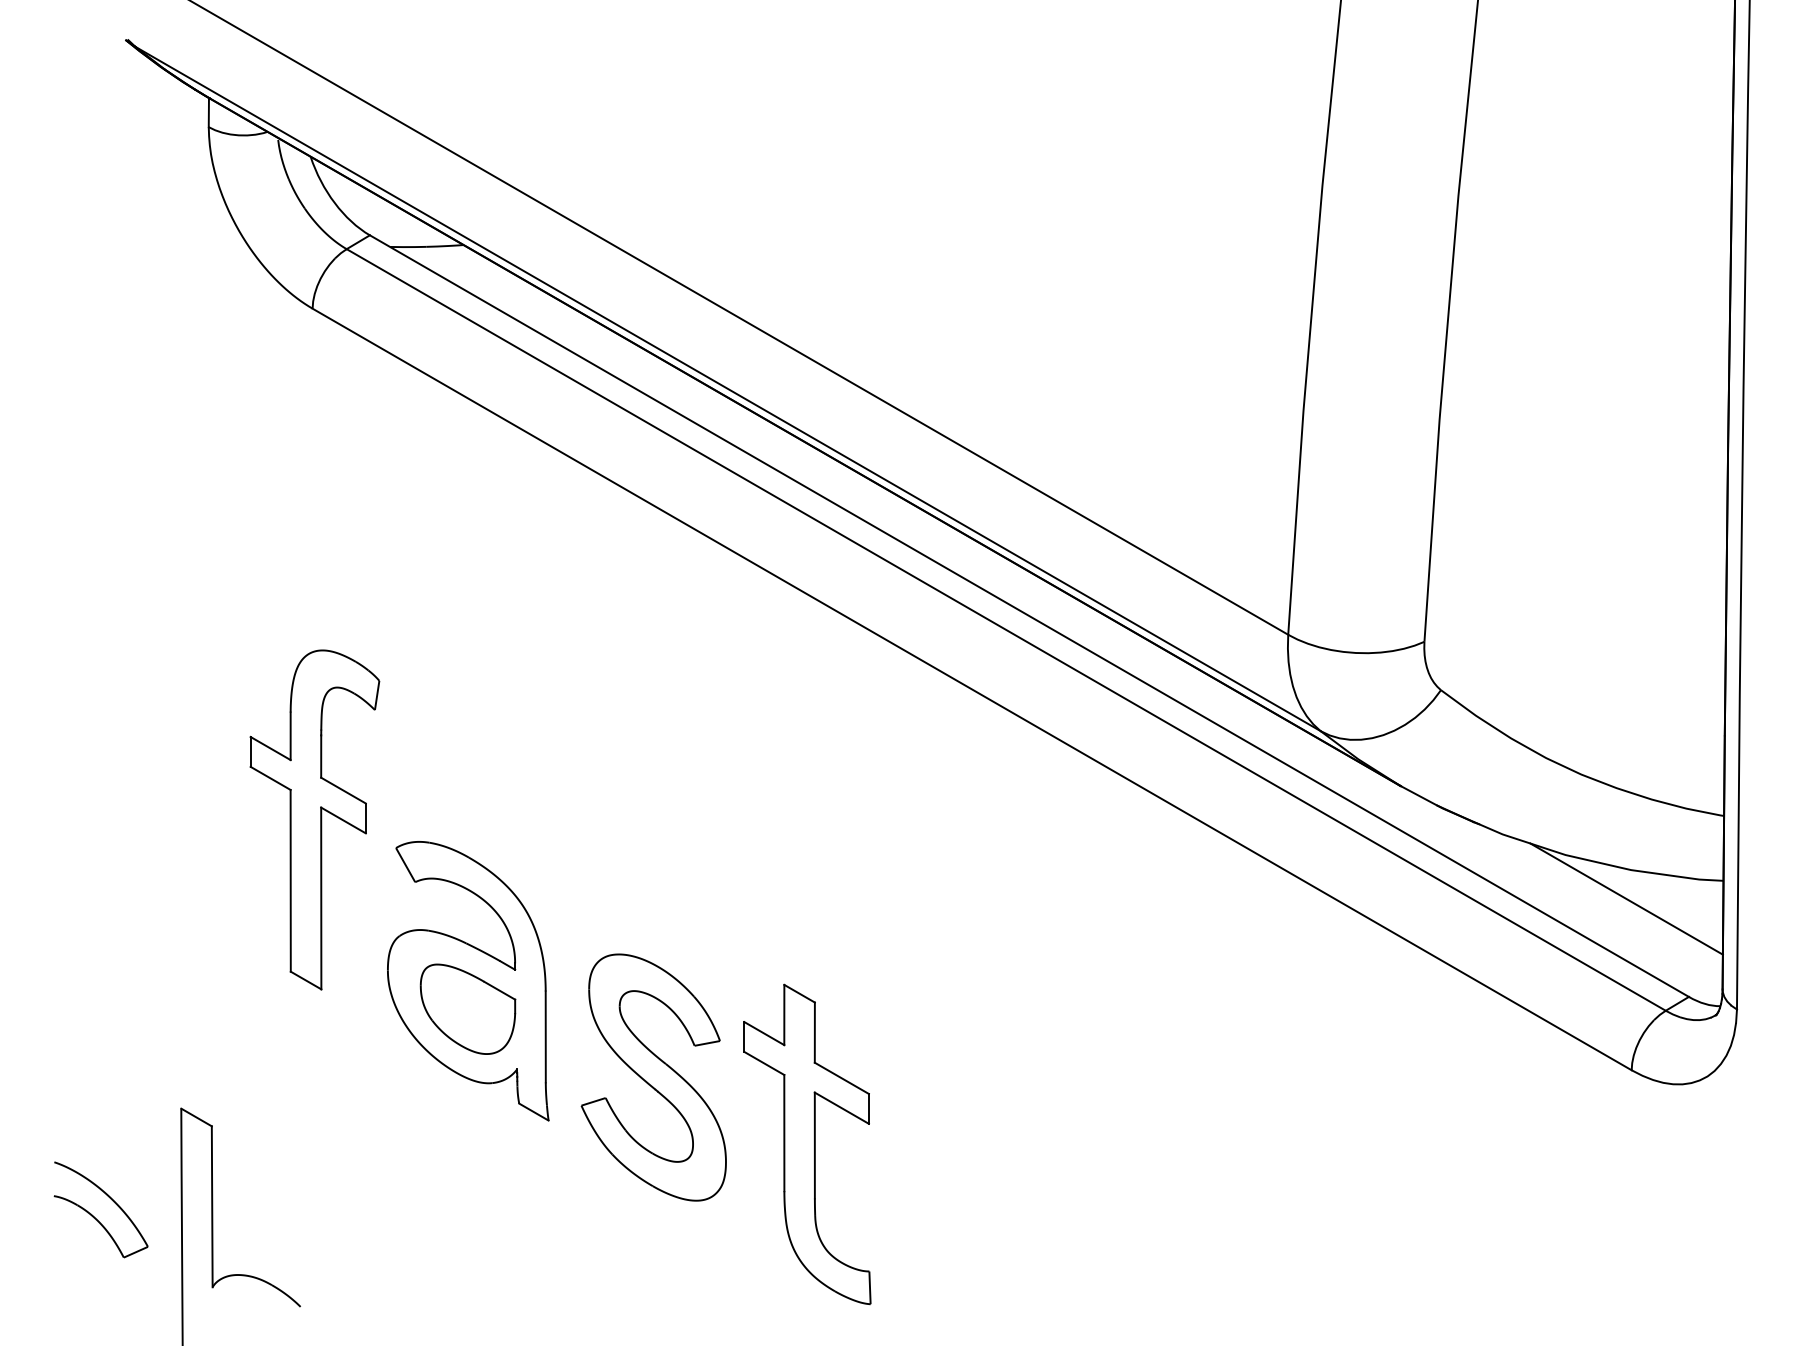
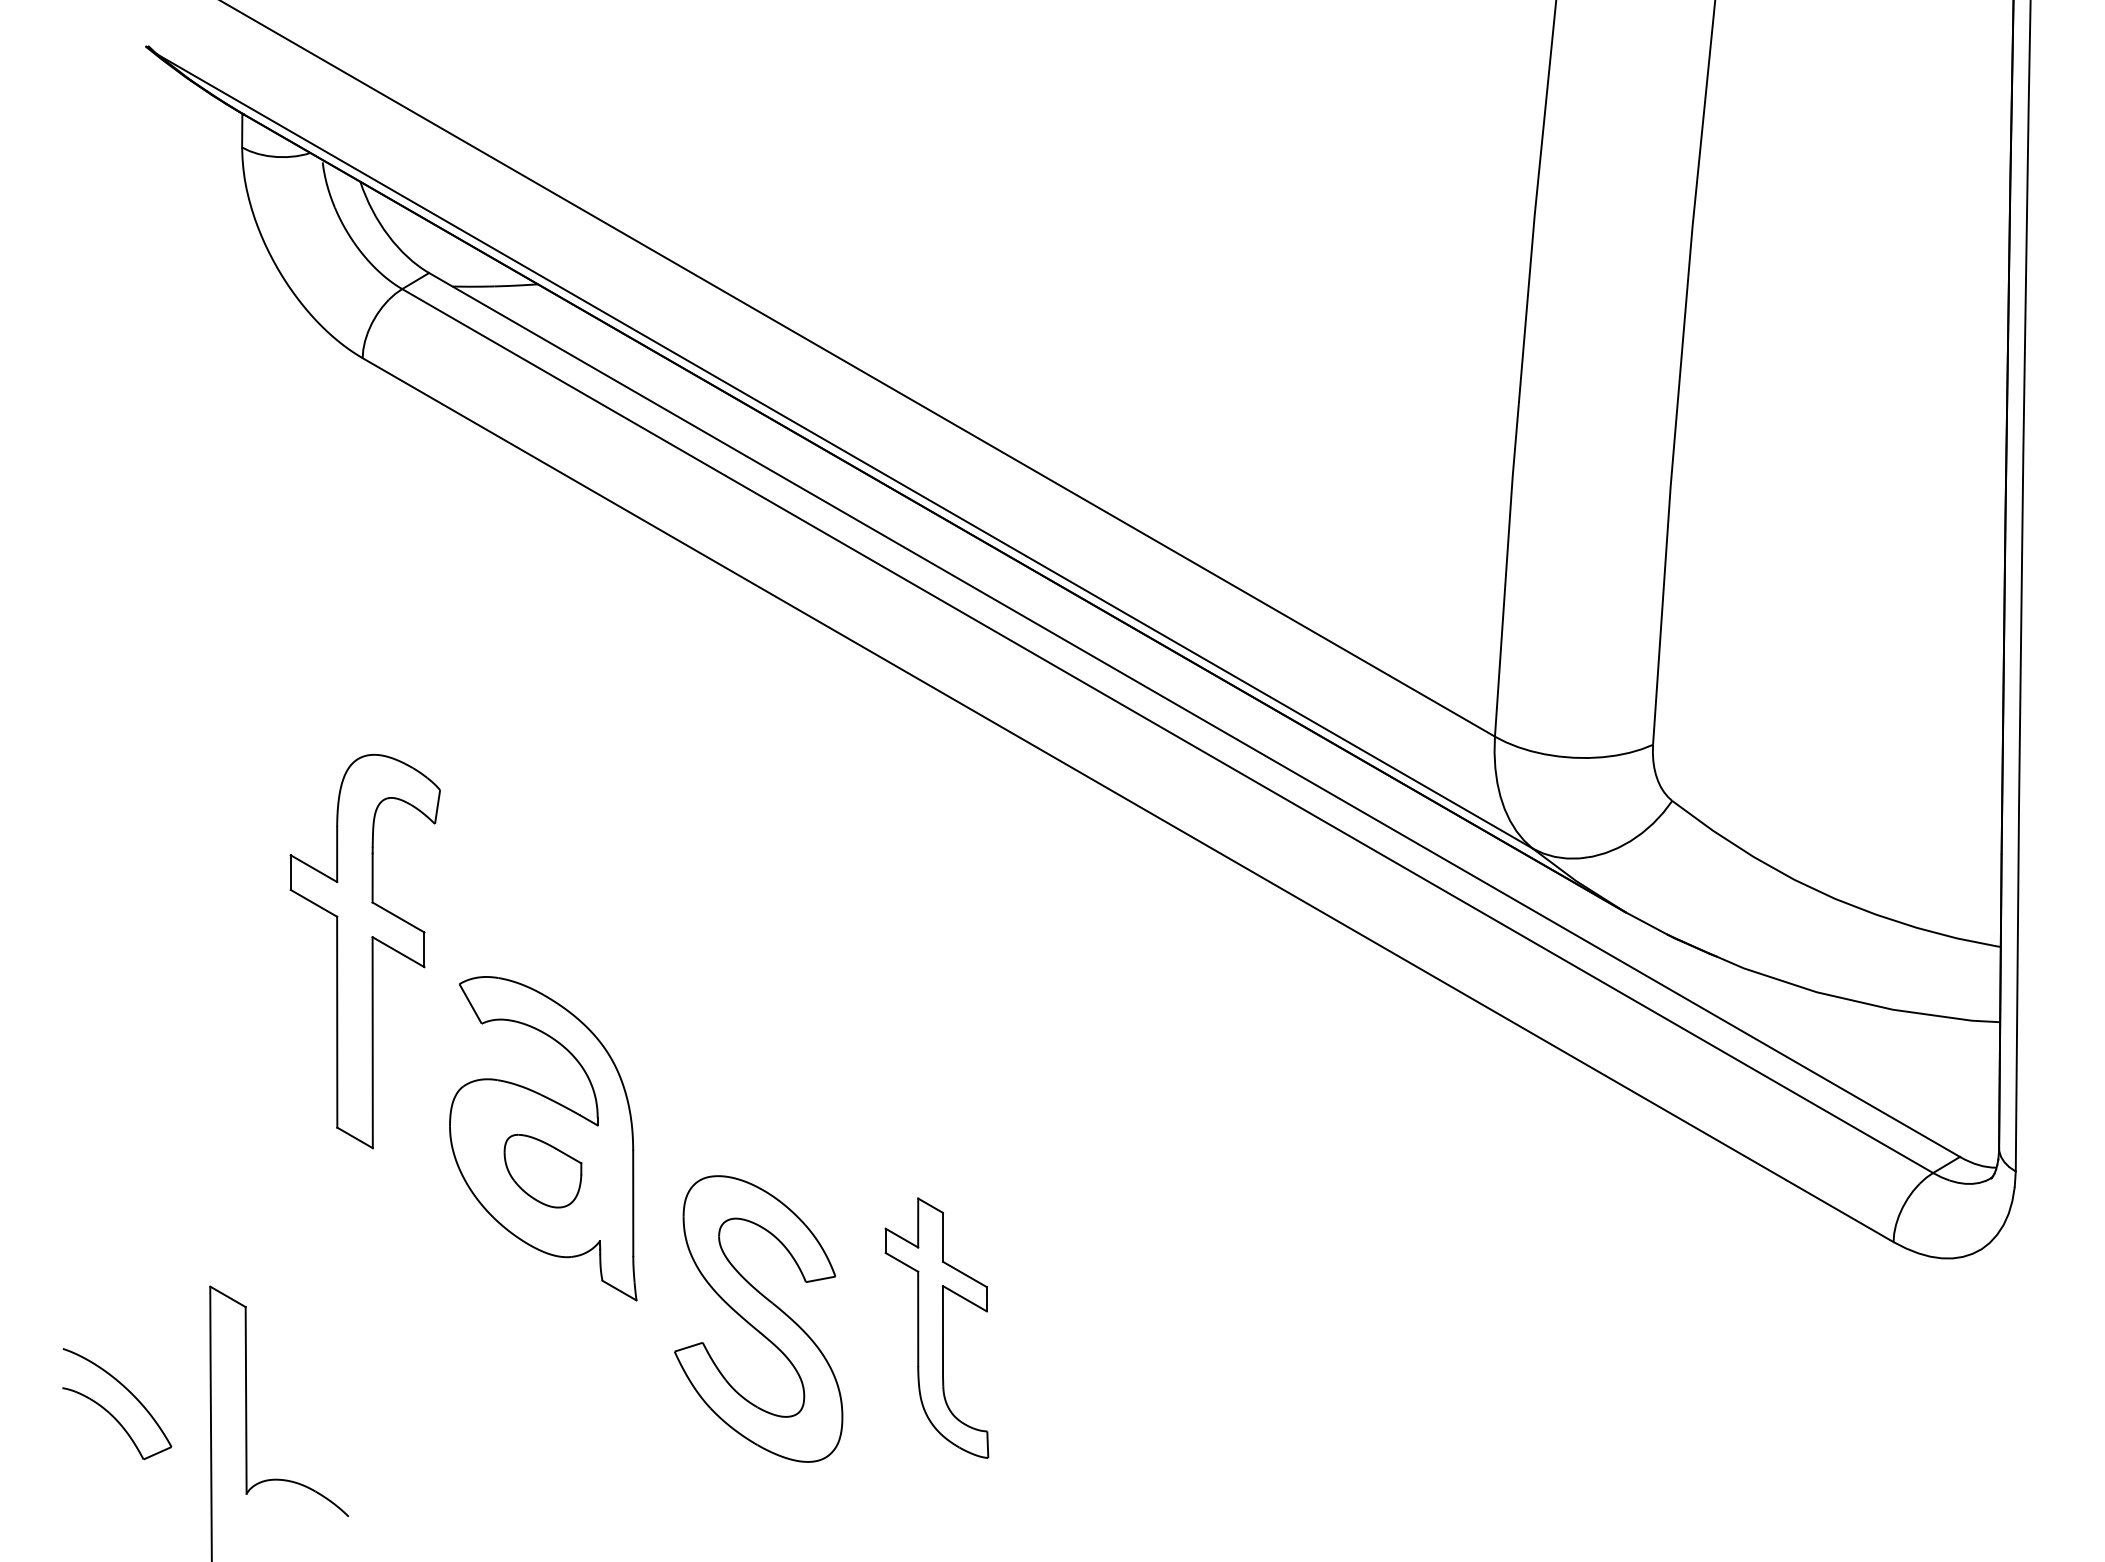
line: (1626, 898) -> (1887, 1042), removed
part: (467, 1008) -> (542, 1170), size x0.7
part: (653, 1077) -> (758, 1318), moved
part: (807, 1144) -> (937, 1328), size x0.7

